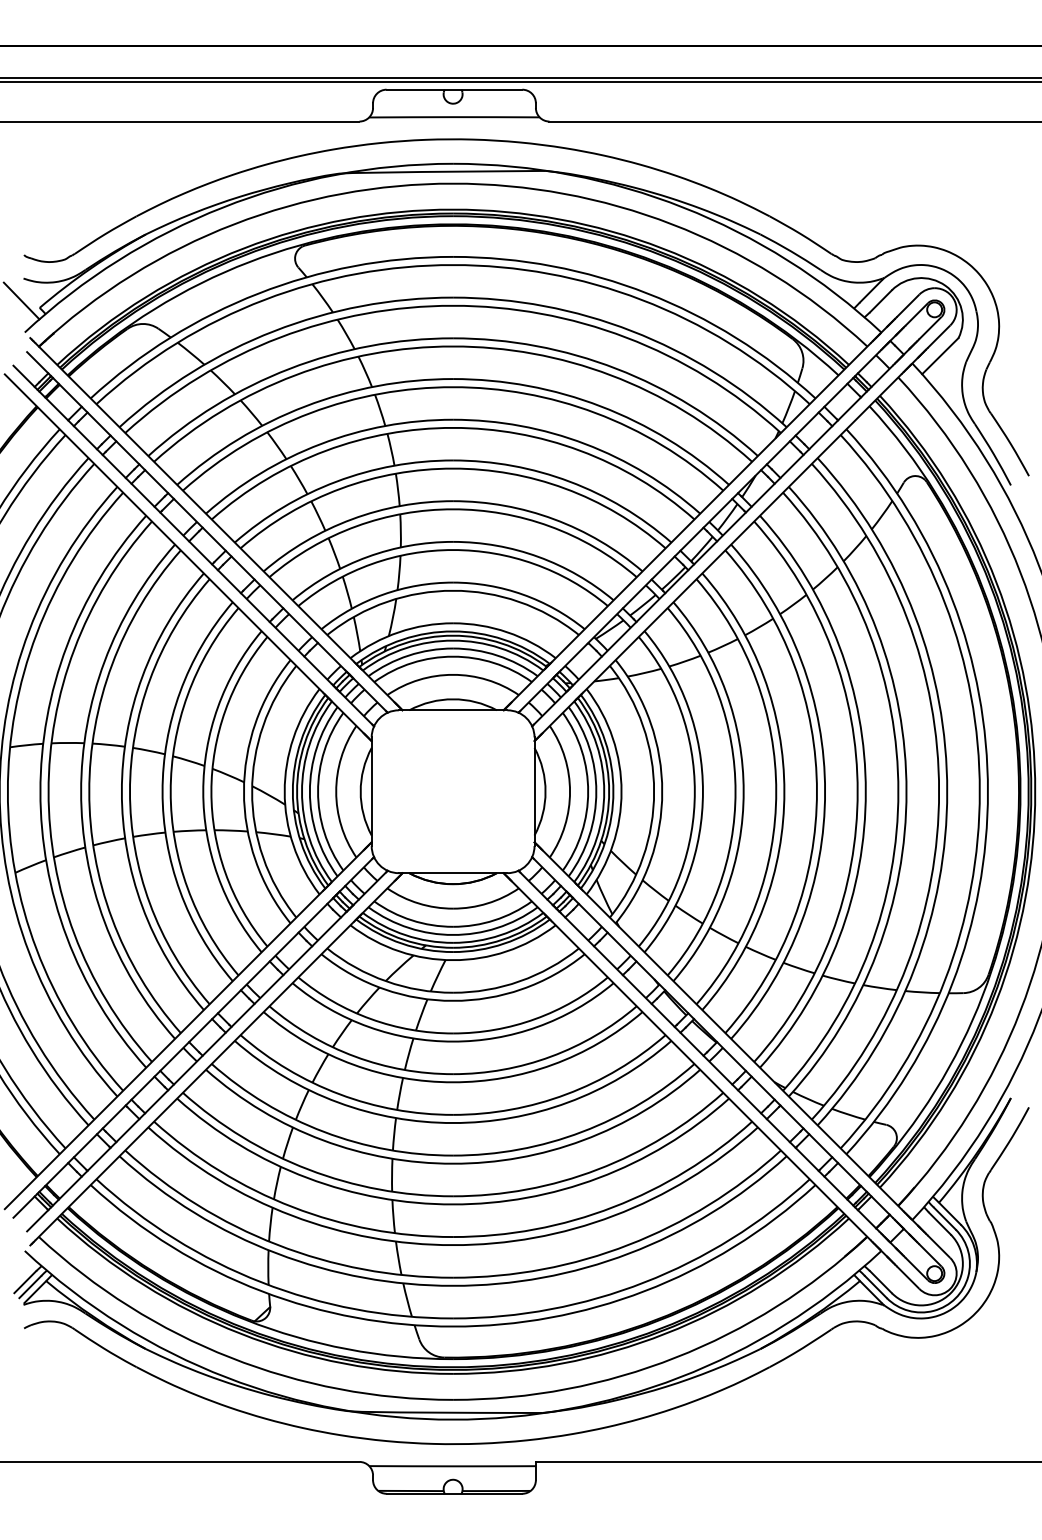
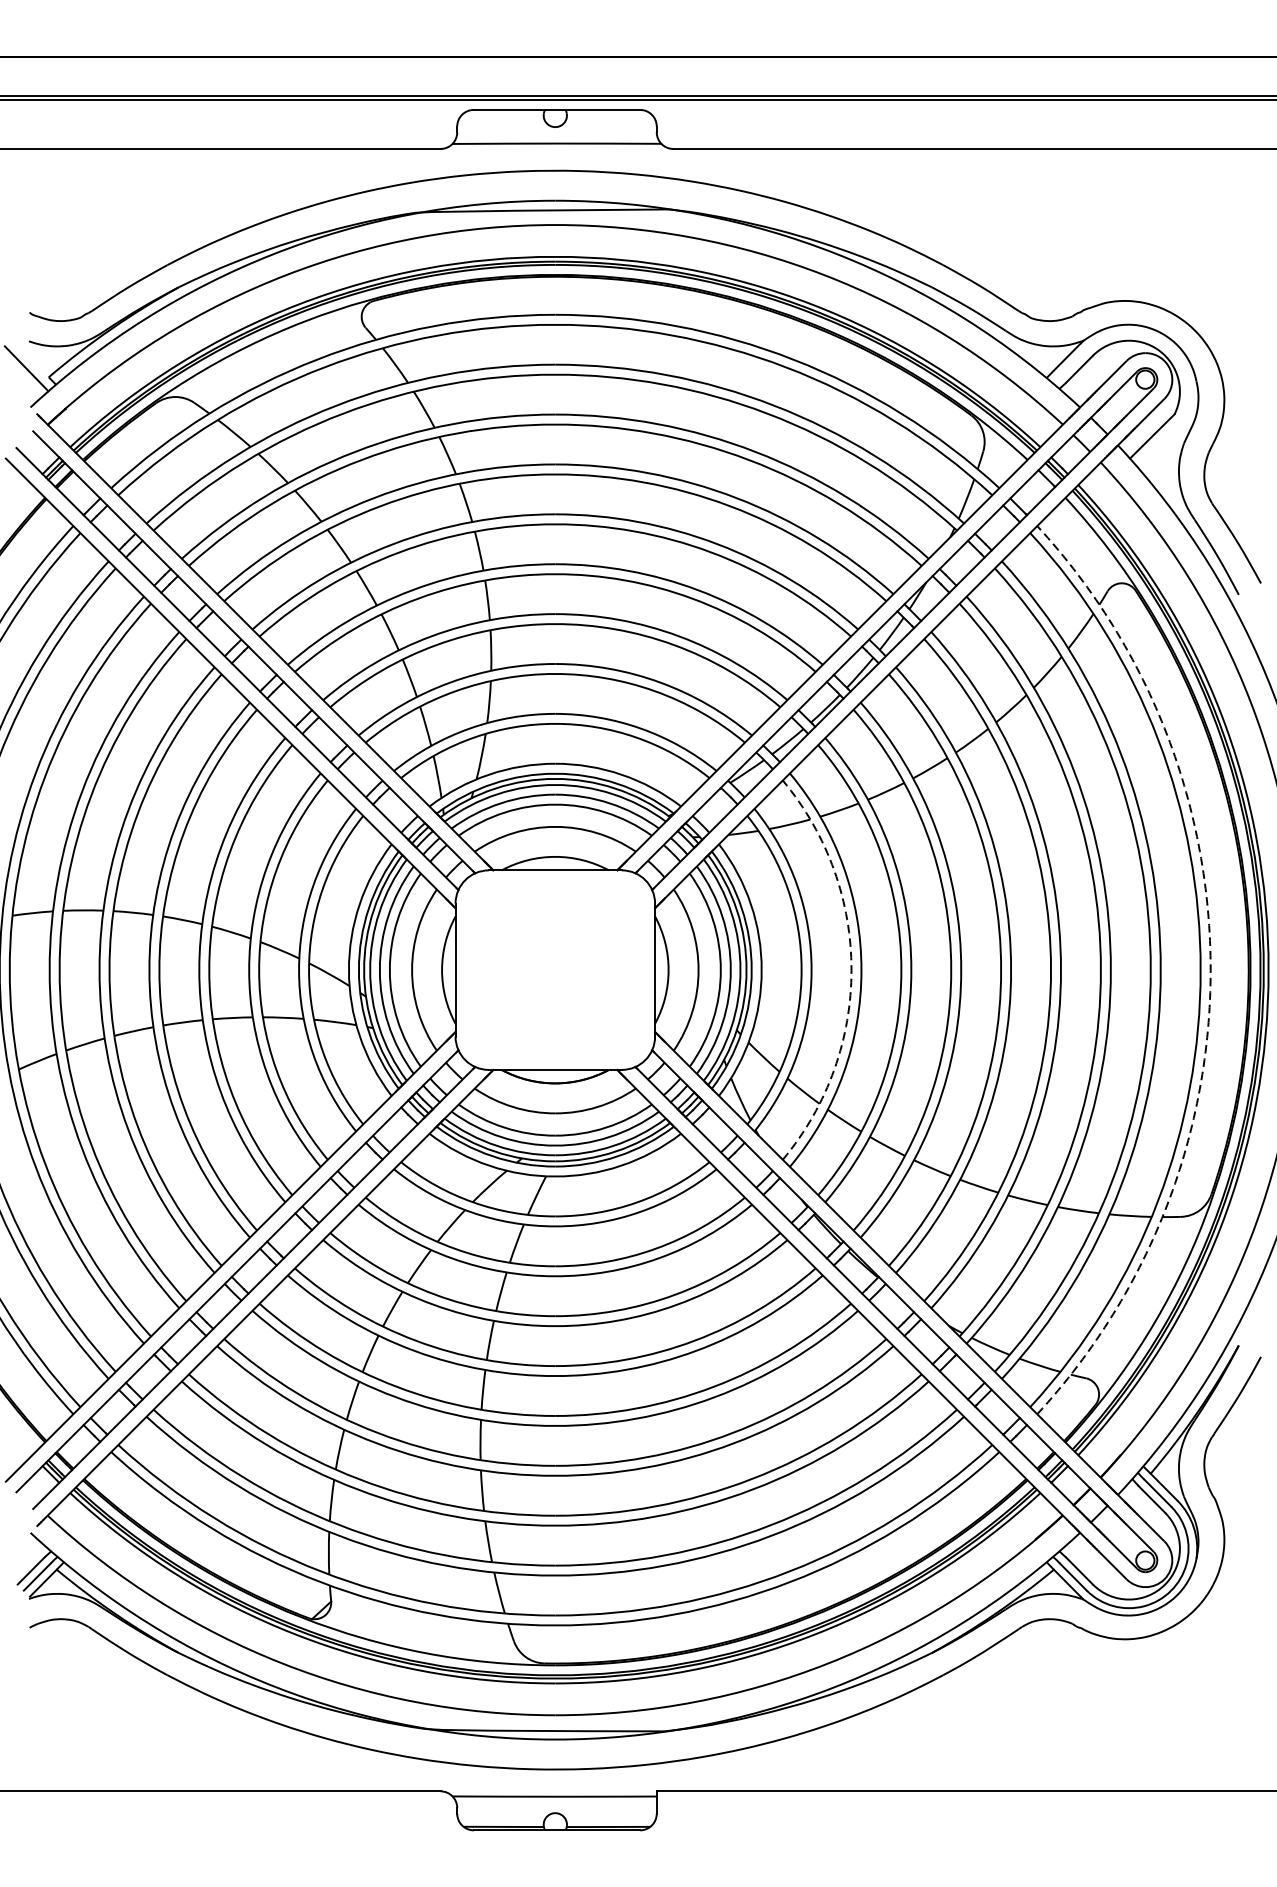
arc: (694, 791) -> (851, 969), solid -> dashed
arc: (987, 791) -> (1210, 969), solid -> dashed

